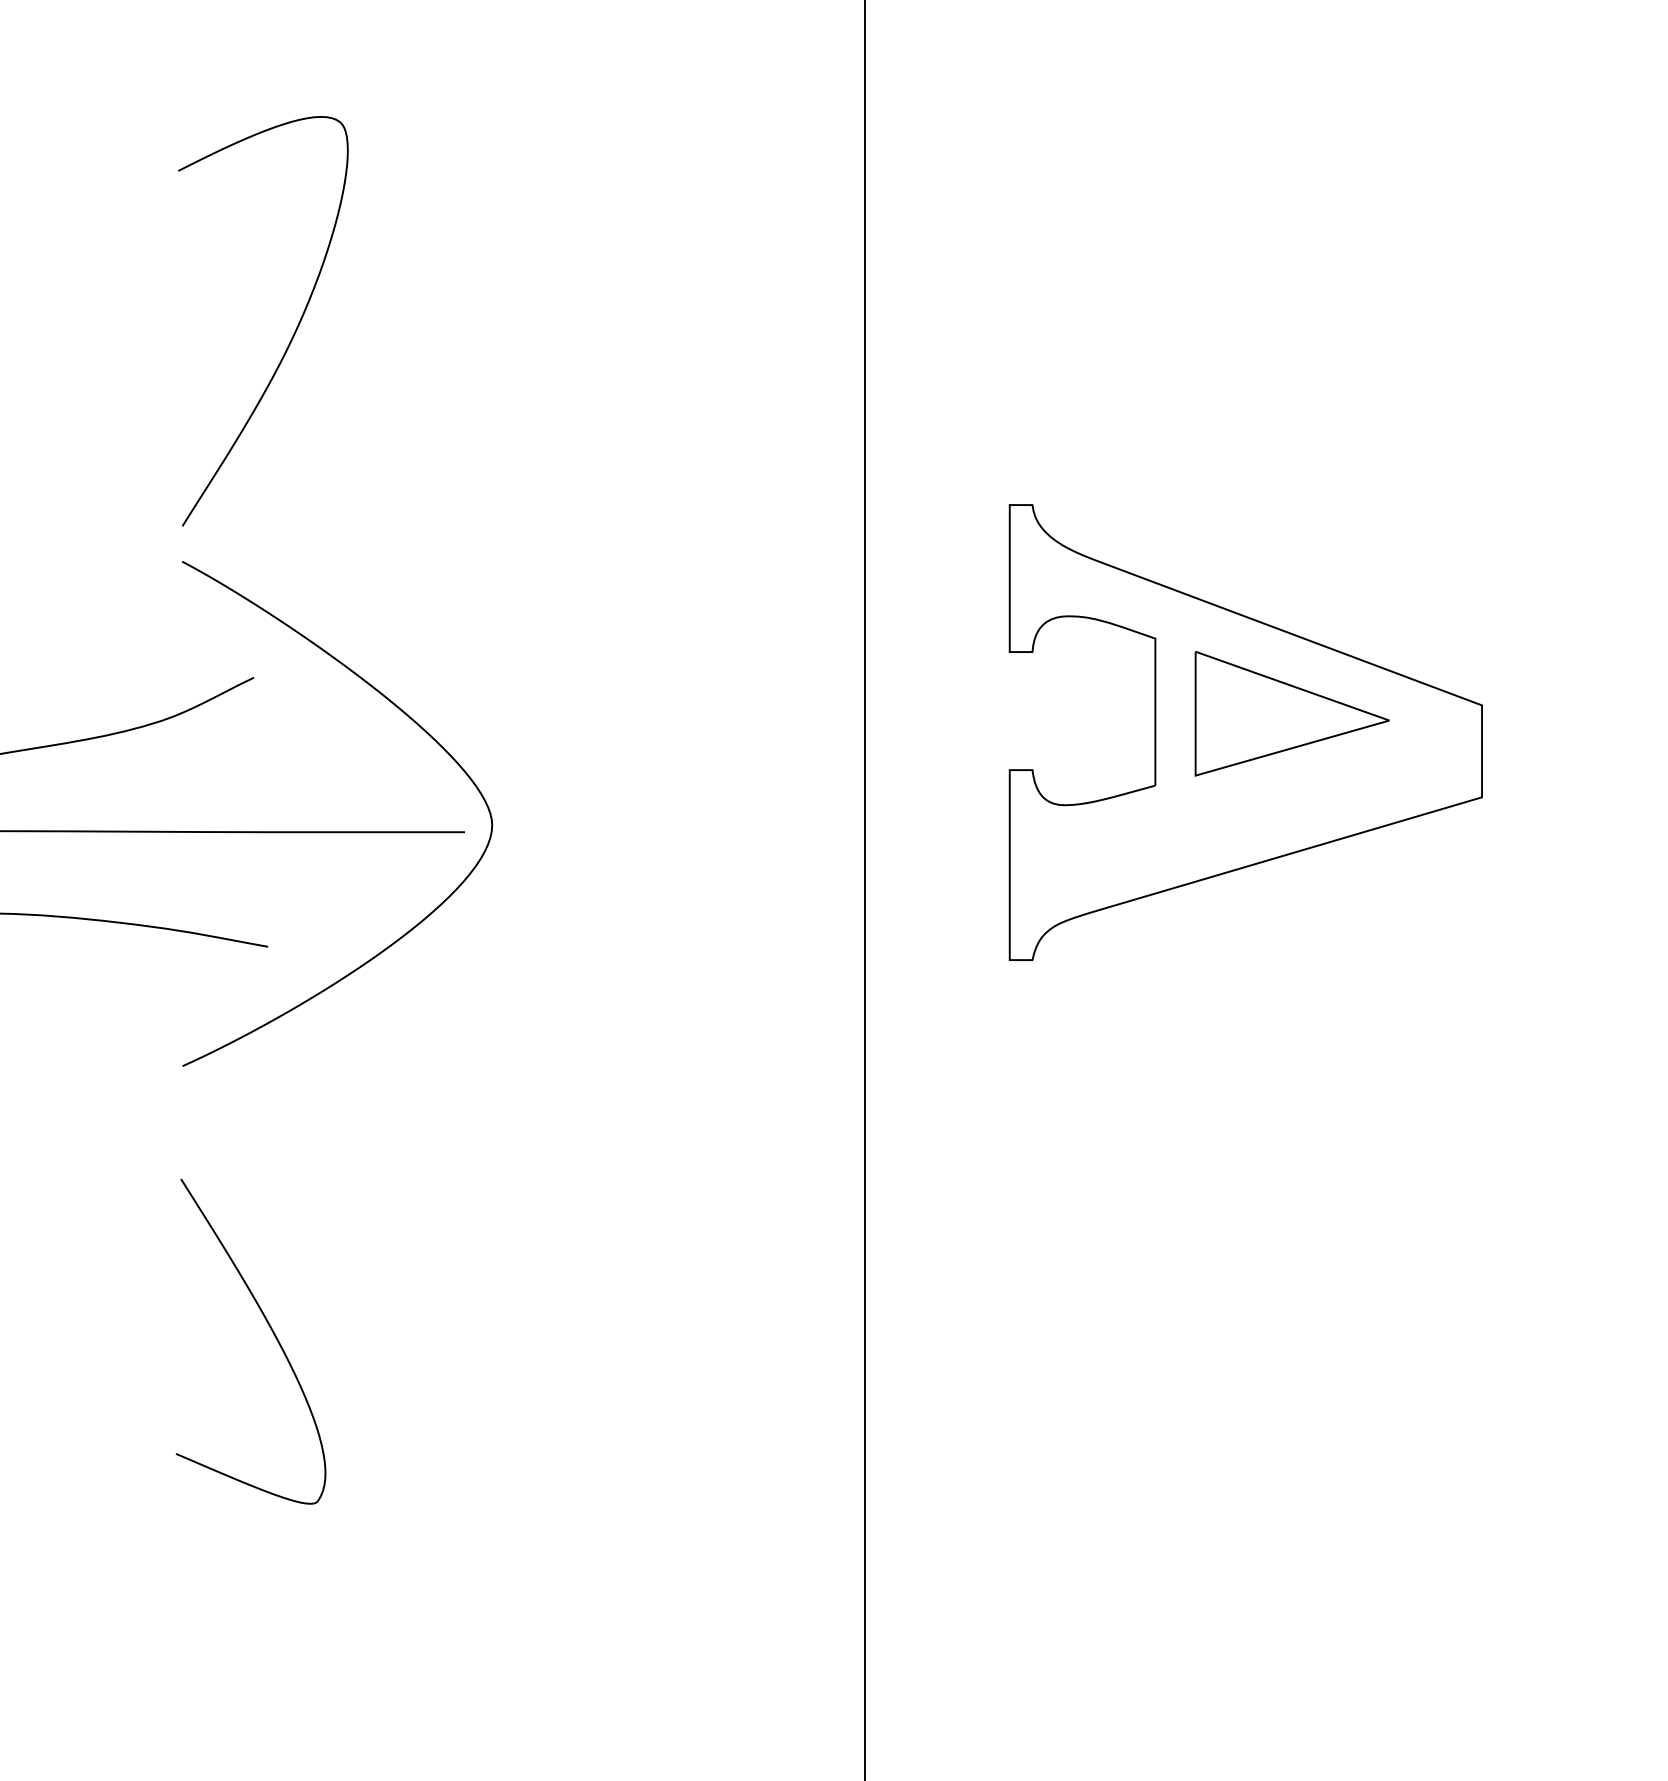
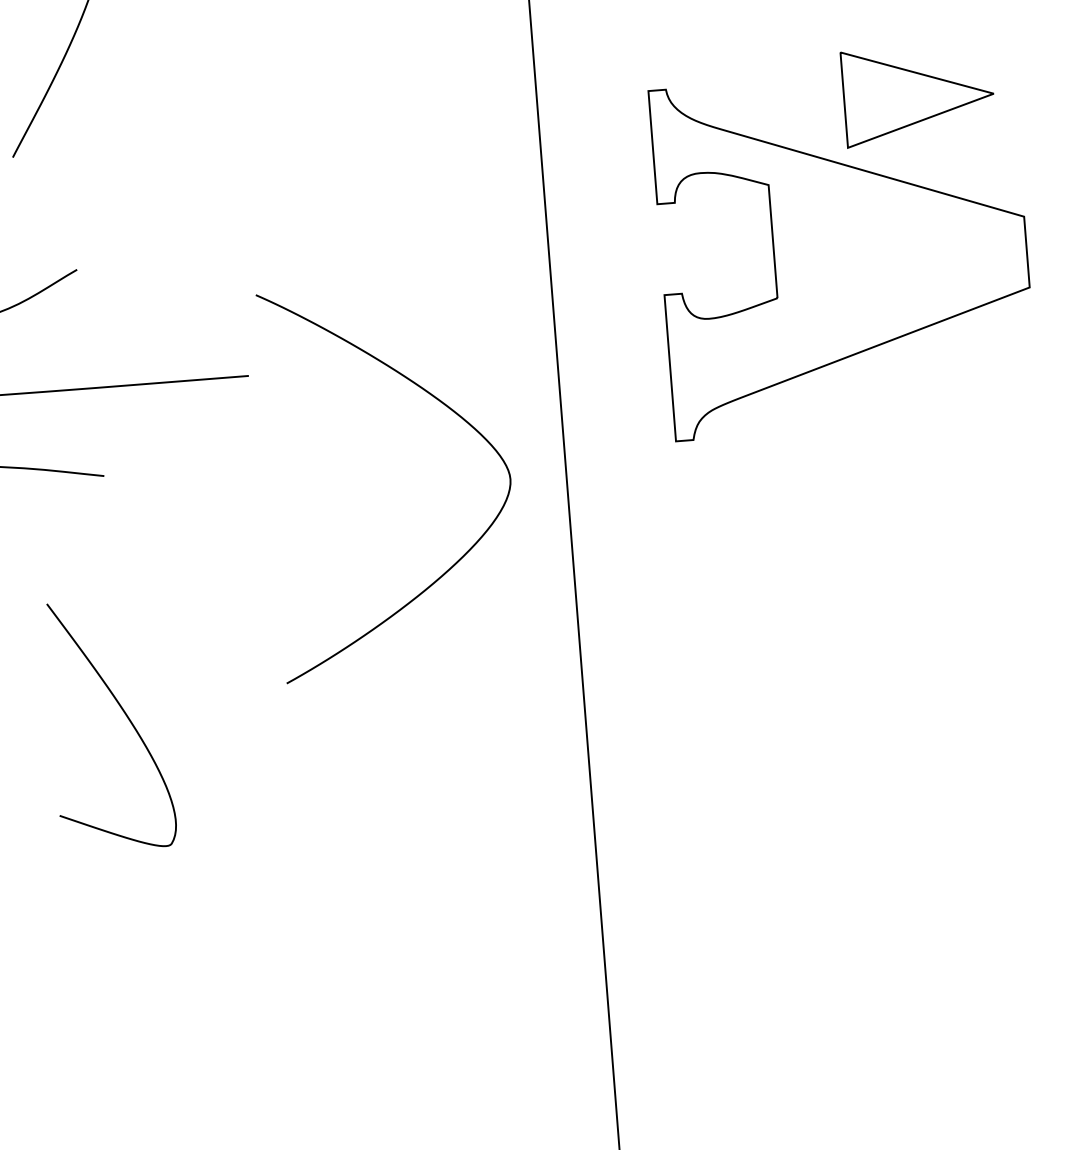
part: (1291, 713) -> (918, 94), moved
curve: (419, 727) -> (448, 408), moved
curve: (270, 1329) -> (124, 714), moved

